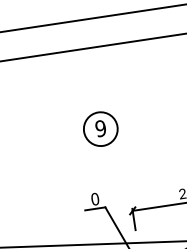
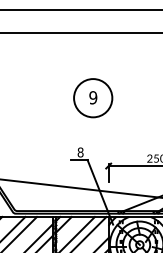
circle: (101, 129) -> (93, 98), size x1.43
text: (95, 199) -> (80, 152), 0 -> 8

